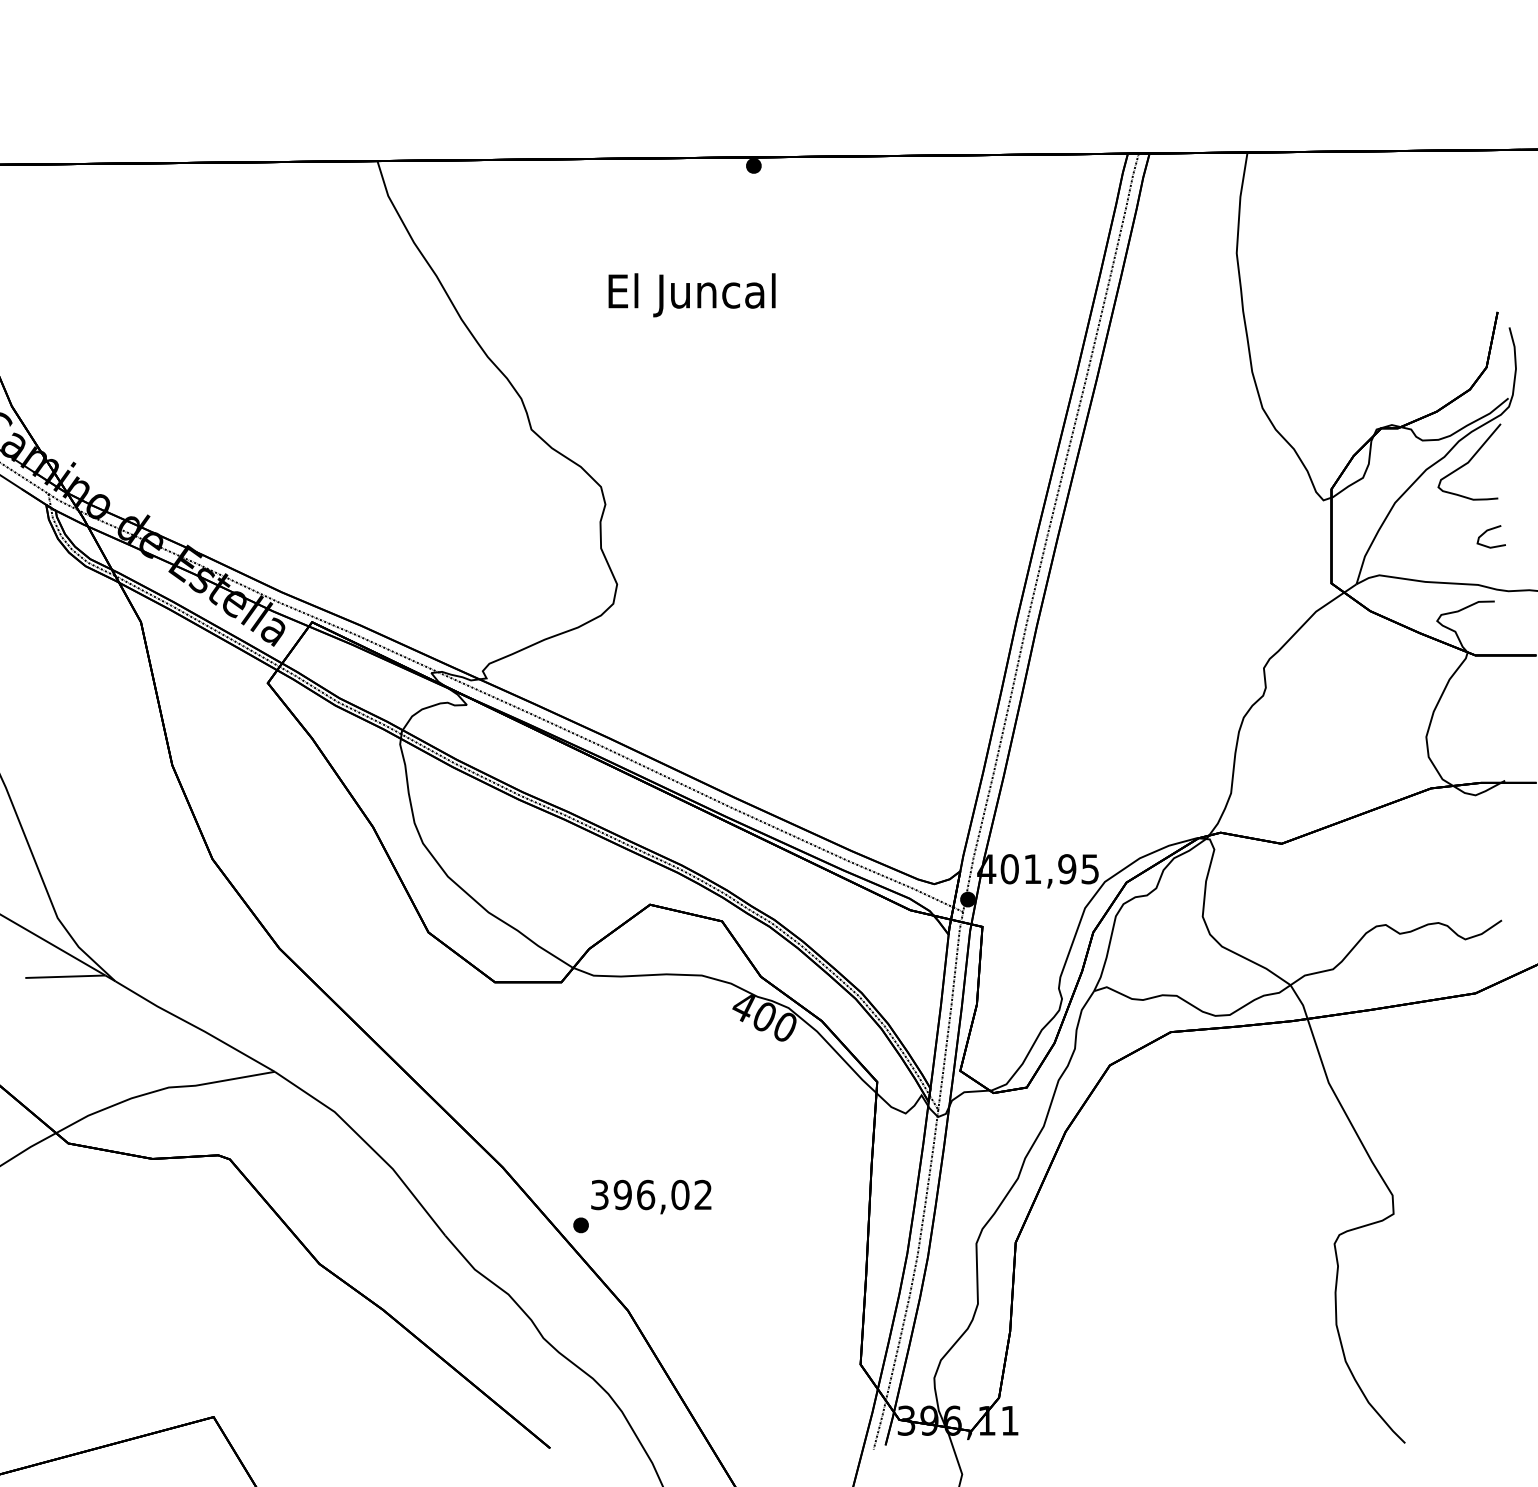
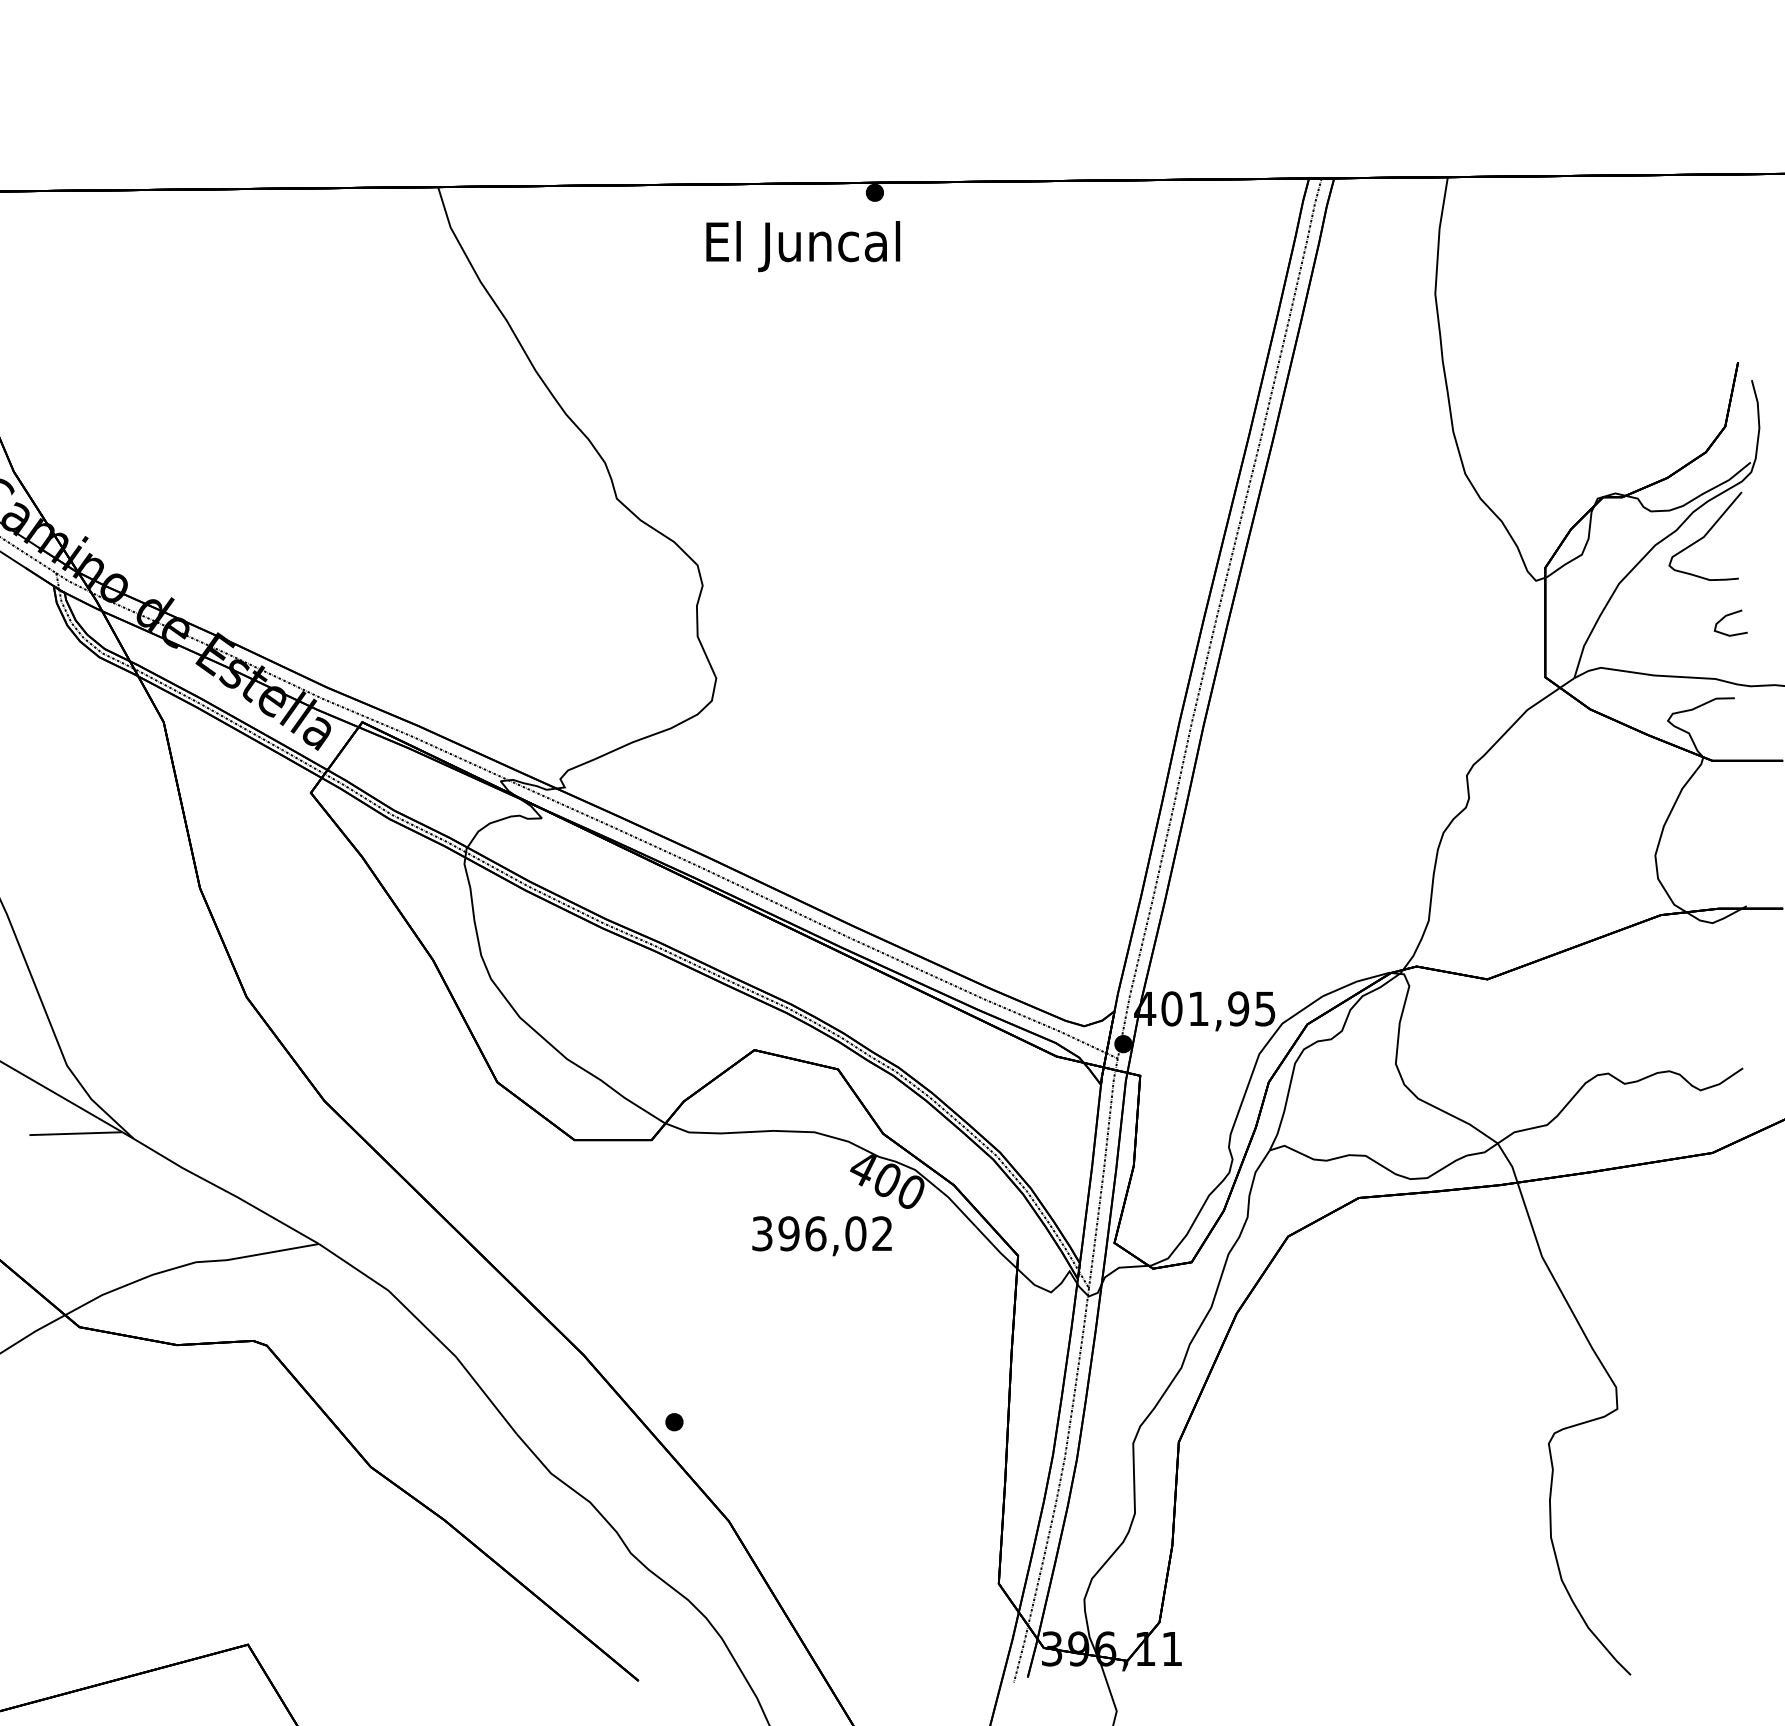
text: (691, 295) -> (802, 246), moved
text: (651, 1196) -> (822, 1235), moved

